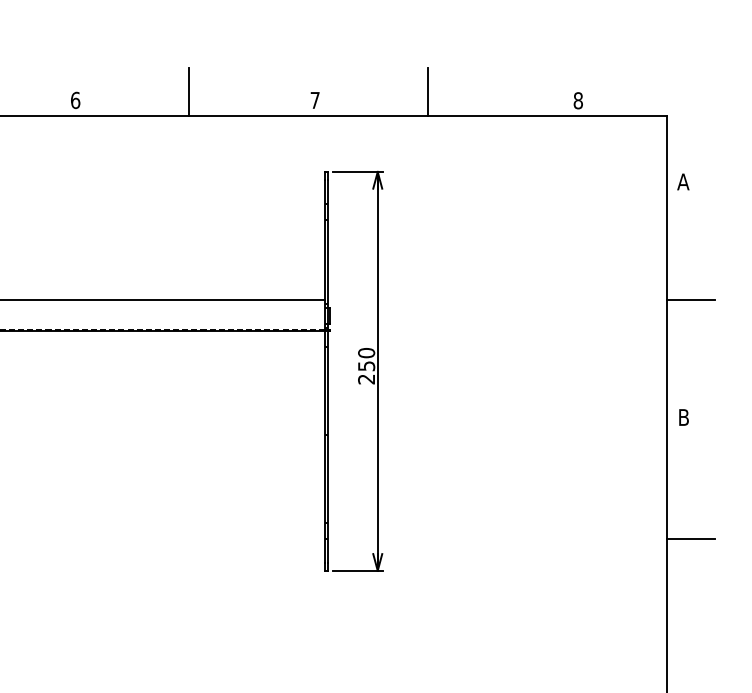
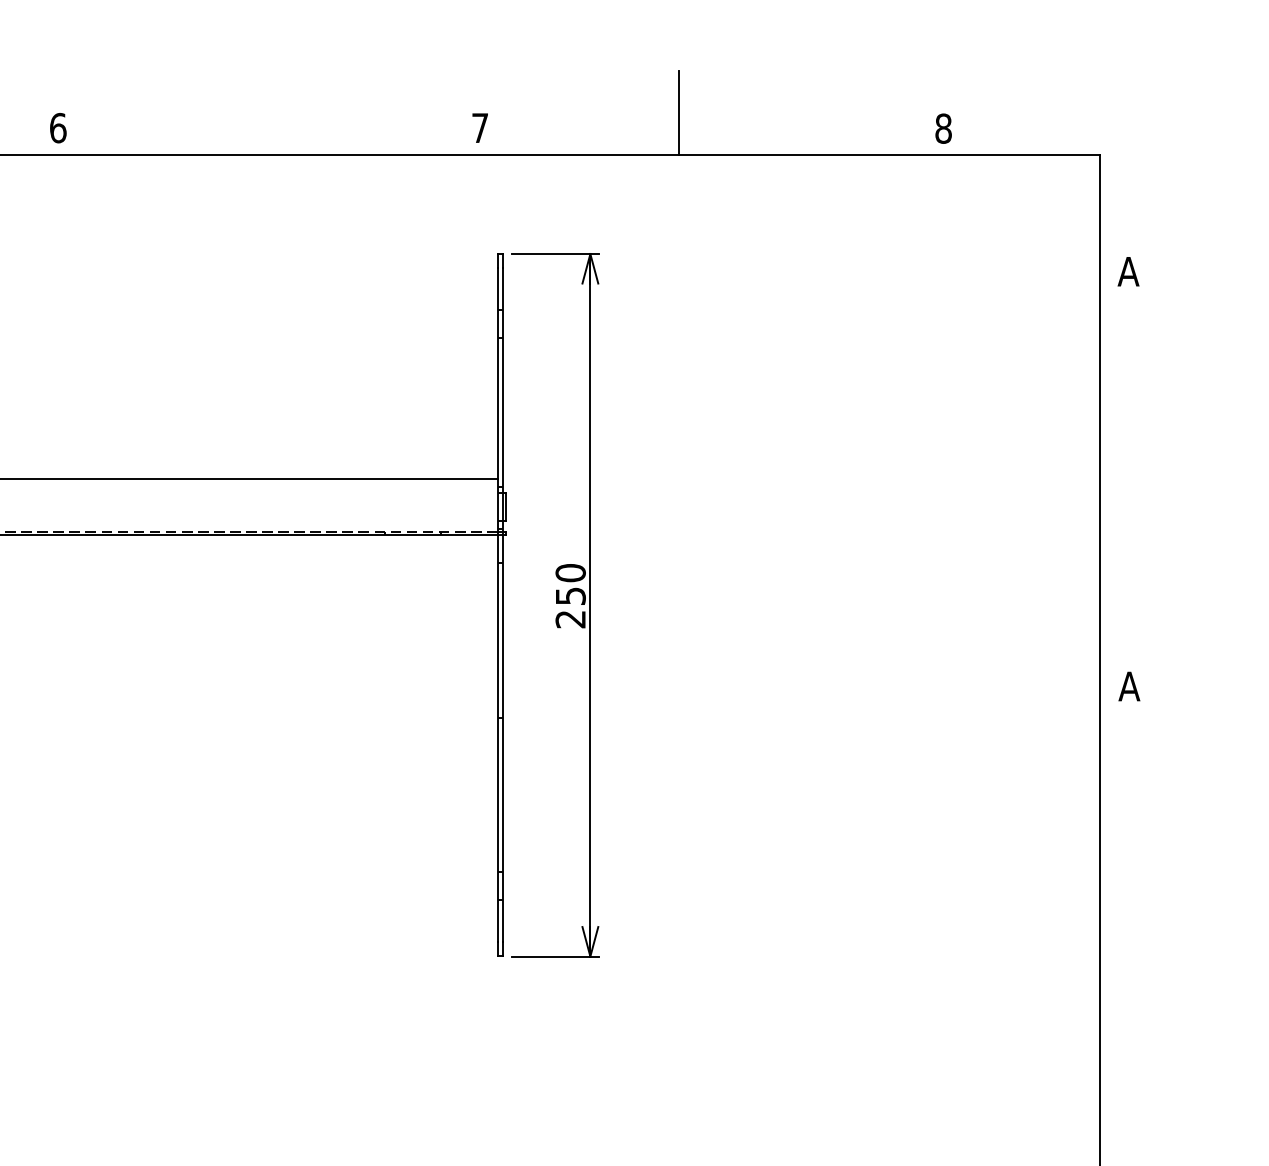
line: (188, 91) -> (257, 112), removed
line: (691, 299) -> (1142, 478), removed
text: (683, 417) -> (1128, 686), B -> A
line: (691, 539) -> (1142, 901), removed

